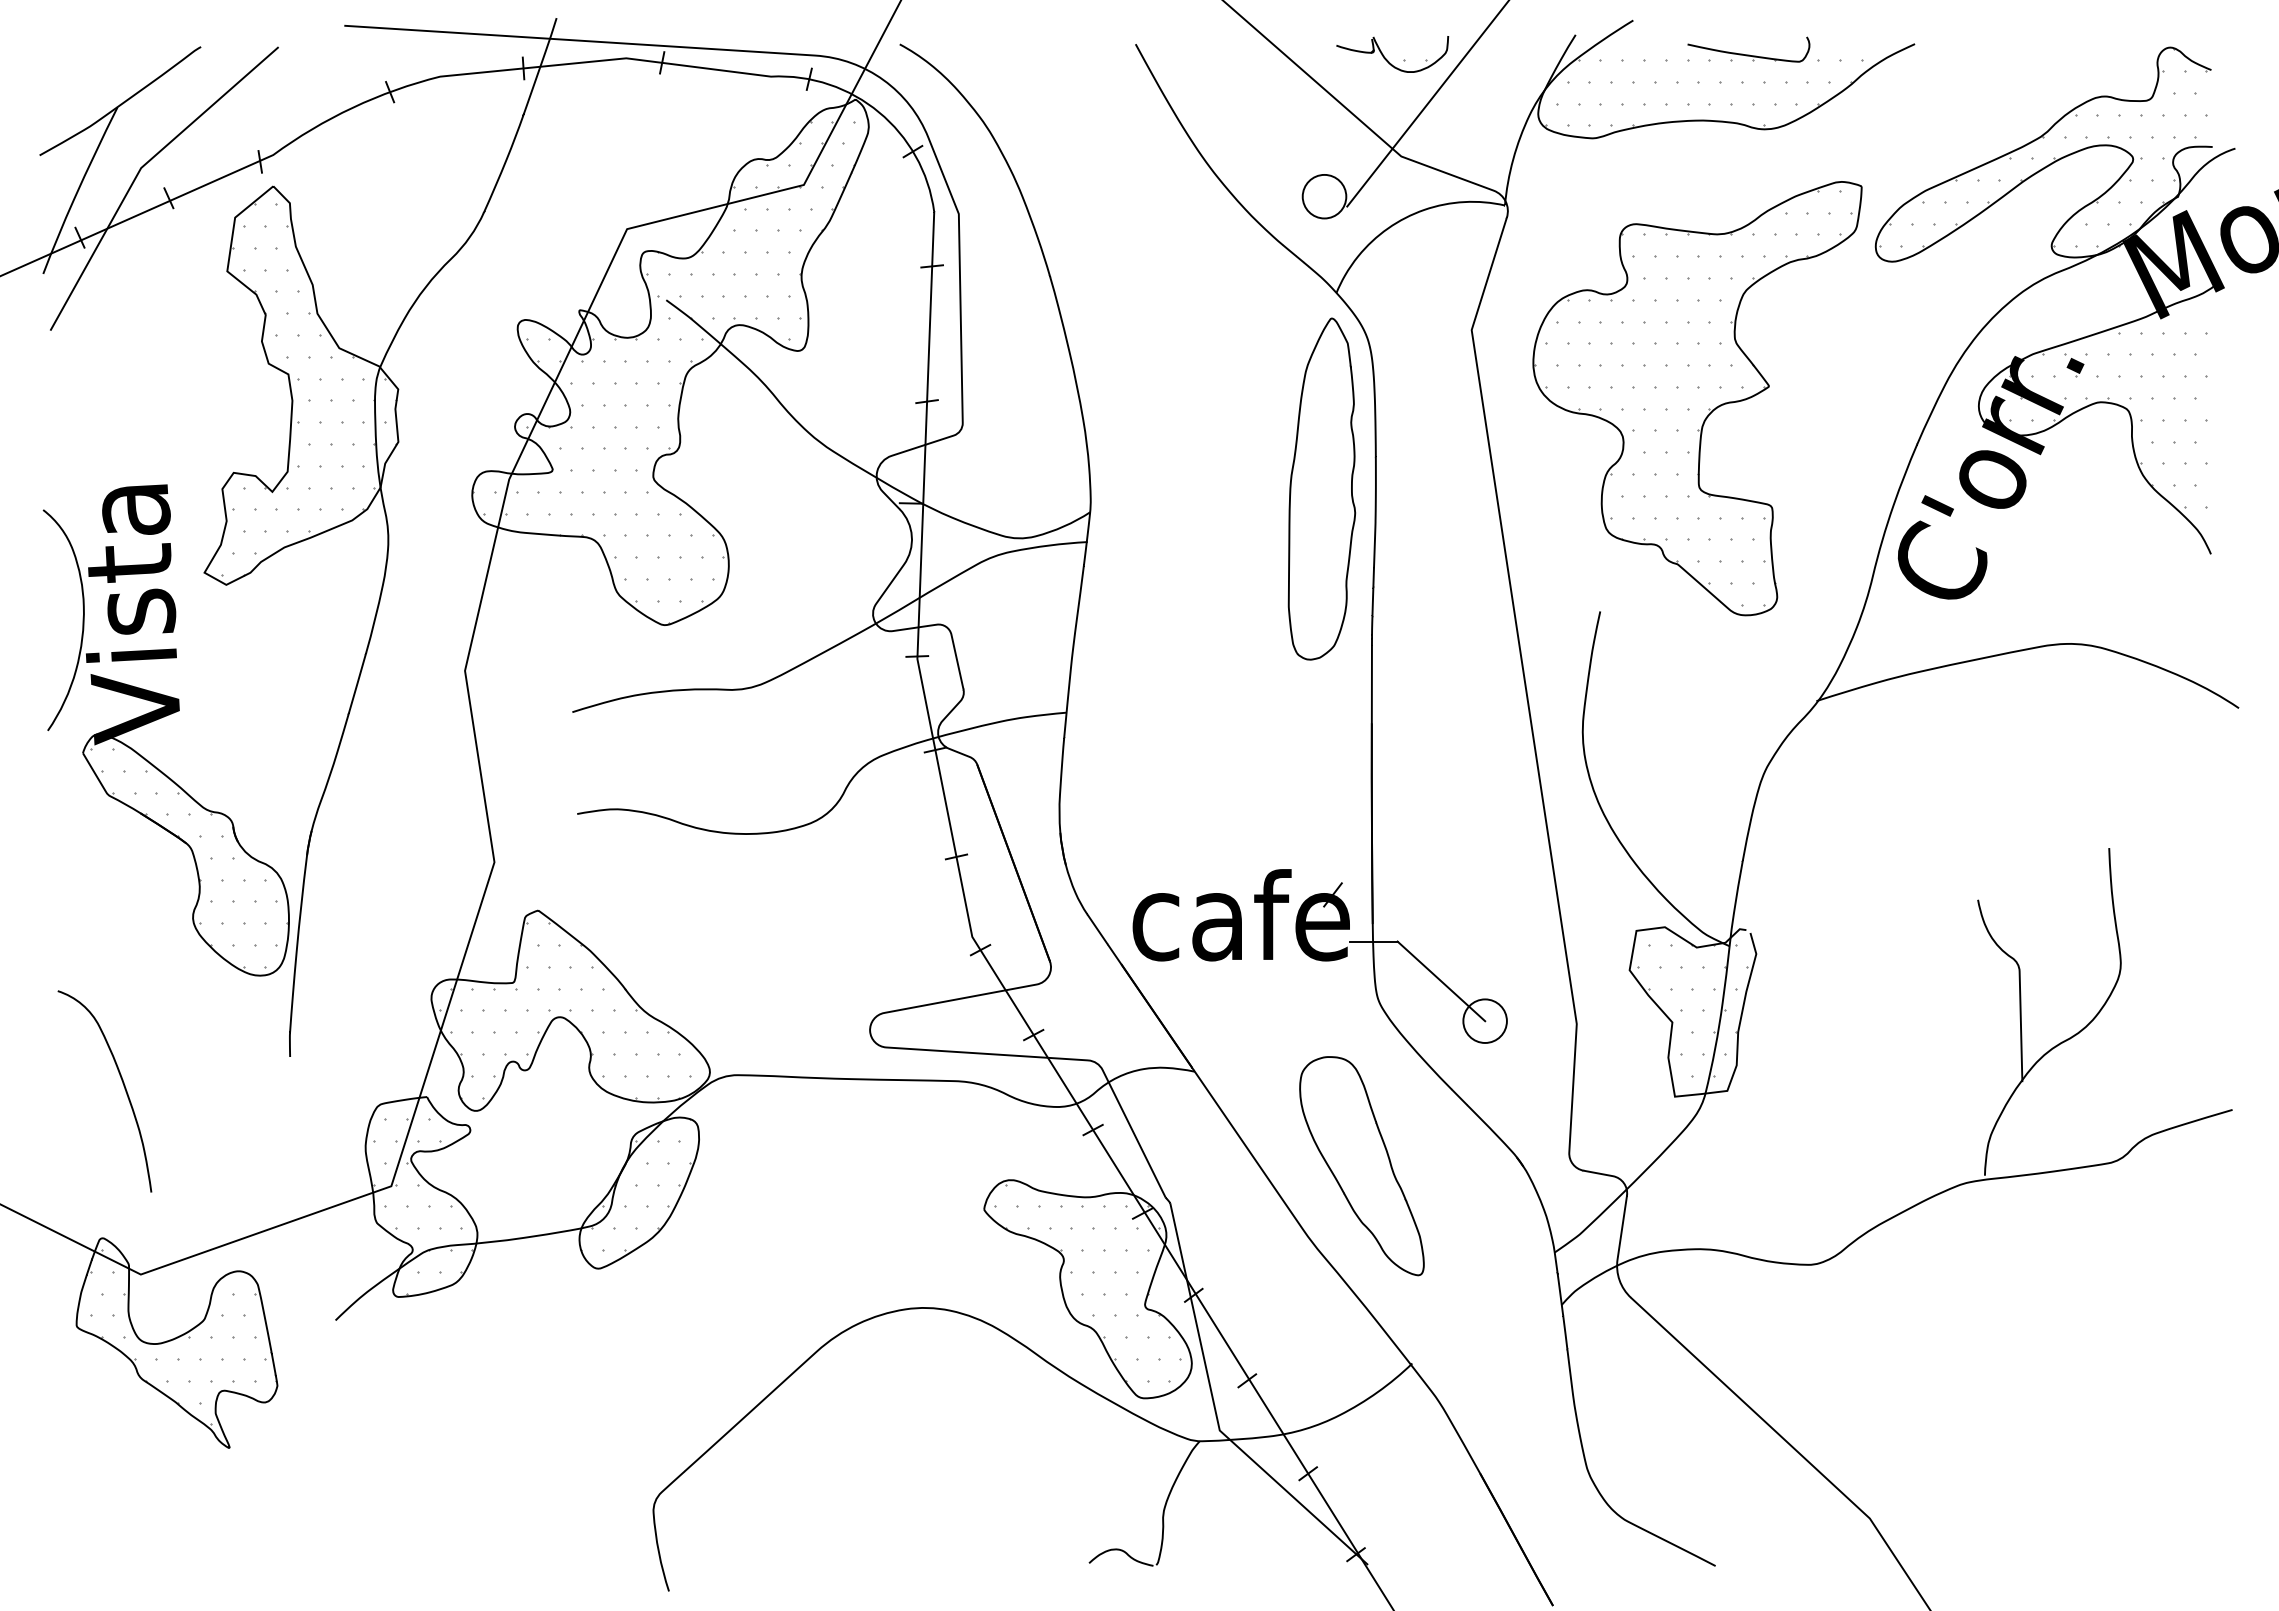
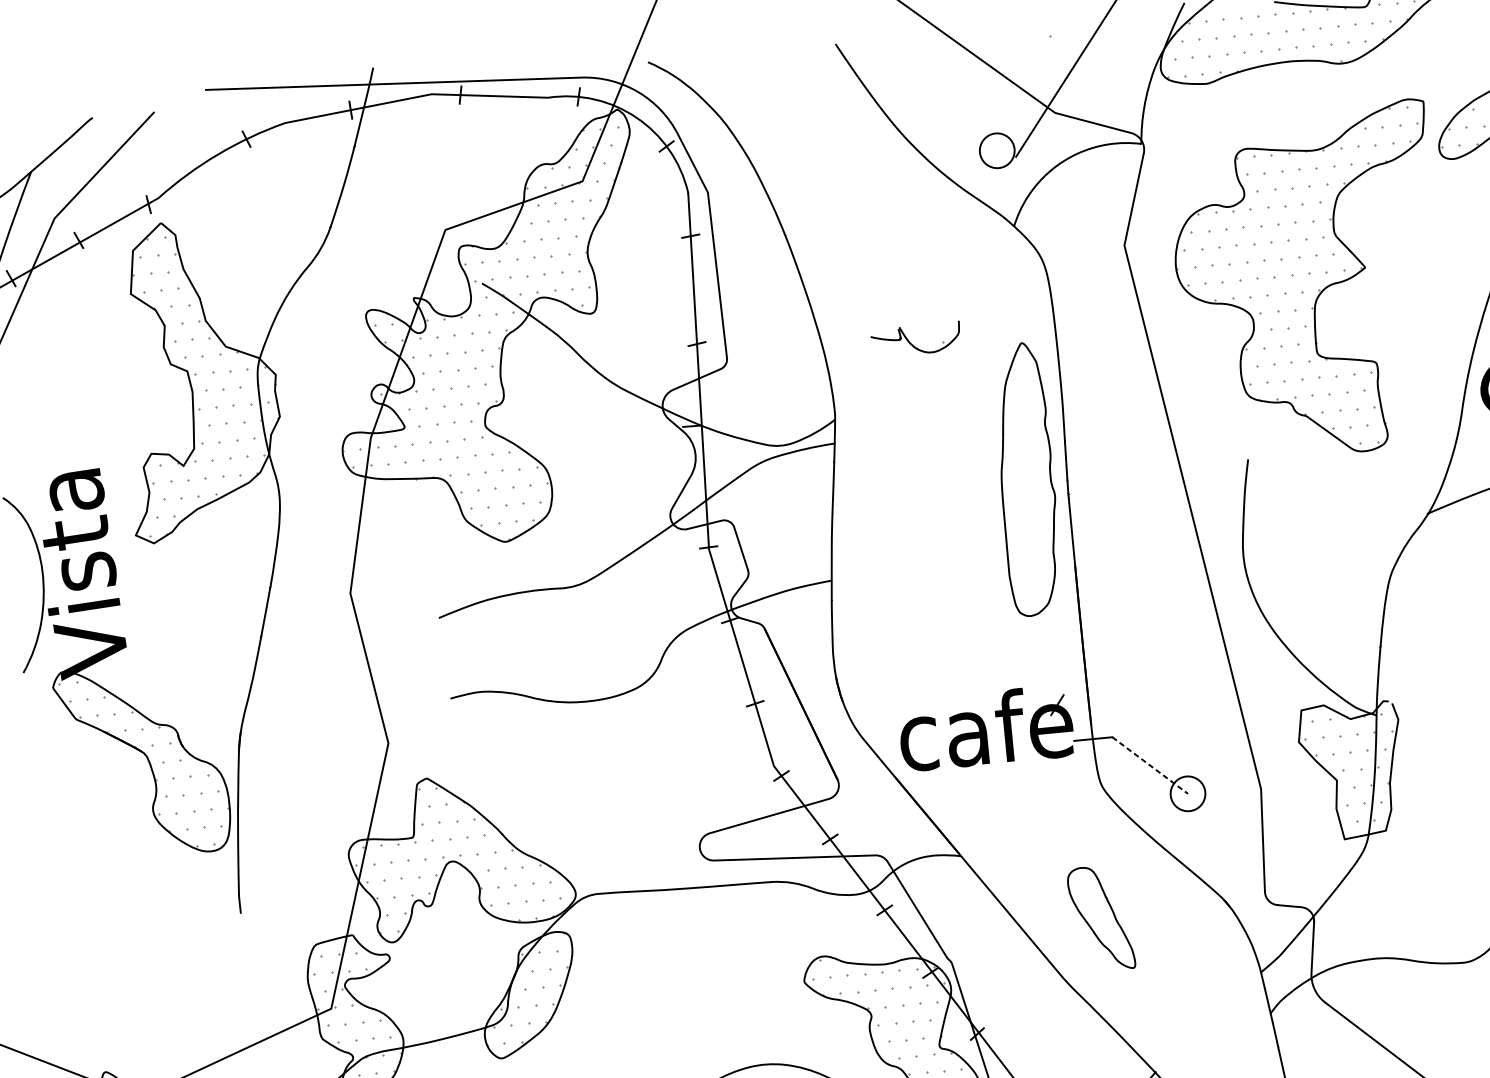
part: (1387, 59) -> (912, 344), moved
part: (1321, 488) -> (1026, 479), moved
line: (1441, 981) -> (1150, 765), solid -> dashed
curve: (123, 1086) -> (110, 949), removed
part: (1361, 1166) -> (1100, 918), size x0.6

